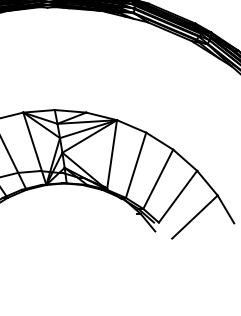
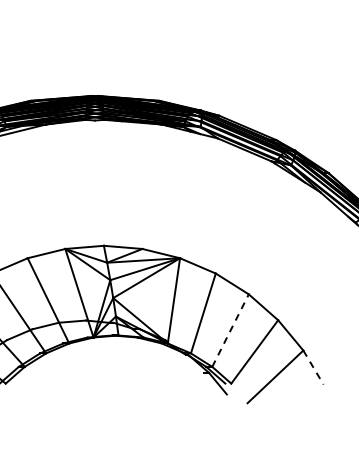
line: (158, 179) -> (230, 330), solid -> dashed
line: (226, 209) -> (313, 367), solid -> dashed

